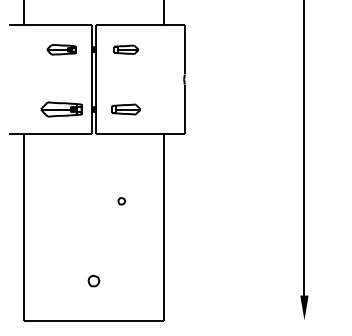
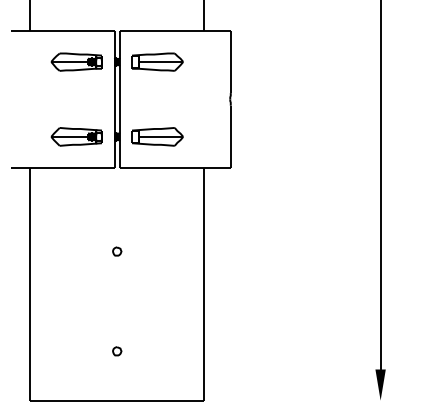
part: (61, 49) -> (76, 61), size x1.43
part: (126, 49) -> (158, 61), size x1.67
part: (126, 109) -> (158, 136), size x1.43
part: (121, 201) -> (116, 251), moved
part: (93, 280) -> (116, 350), size x0.62

